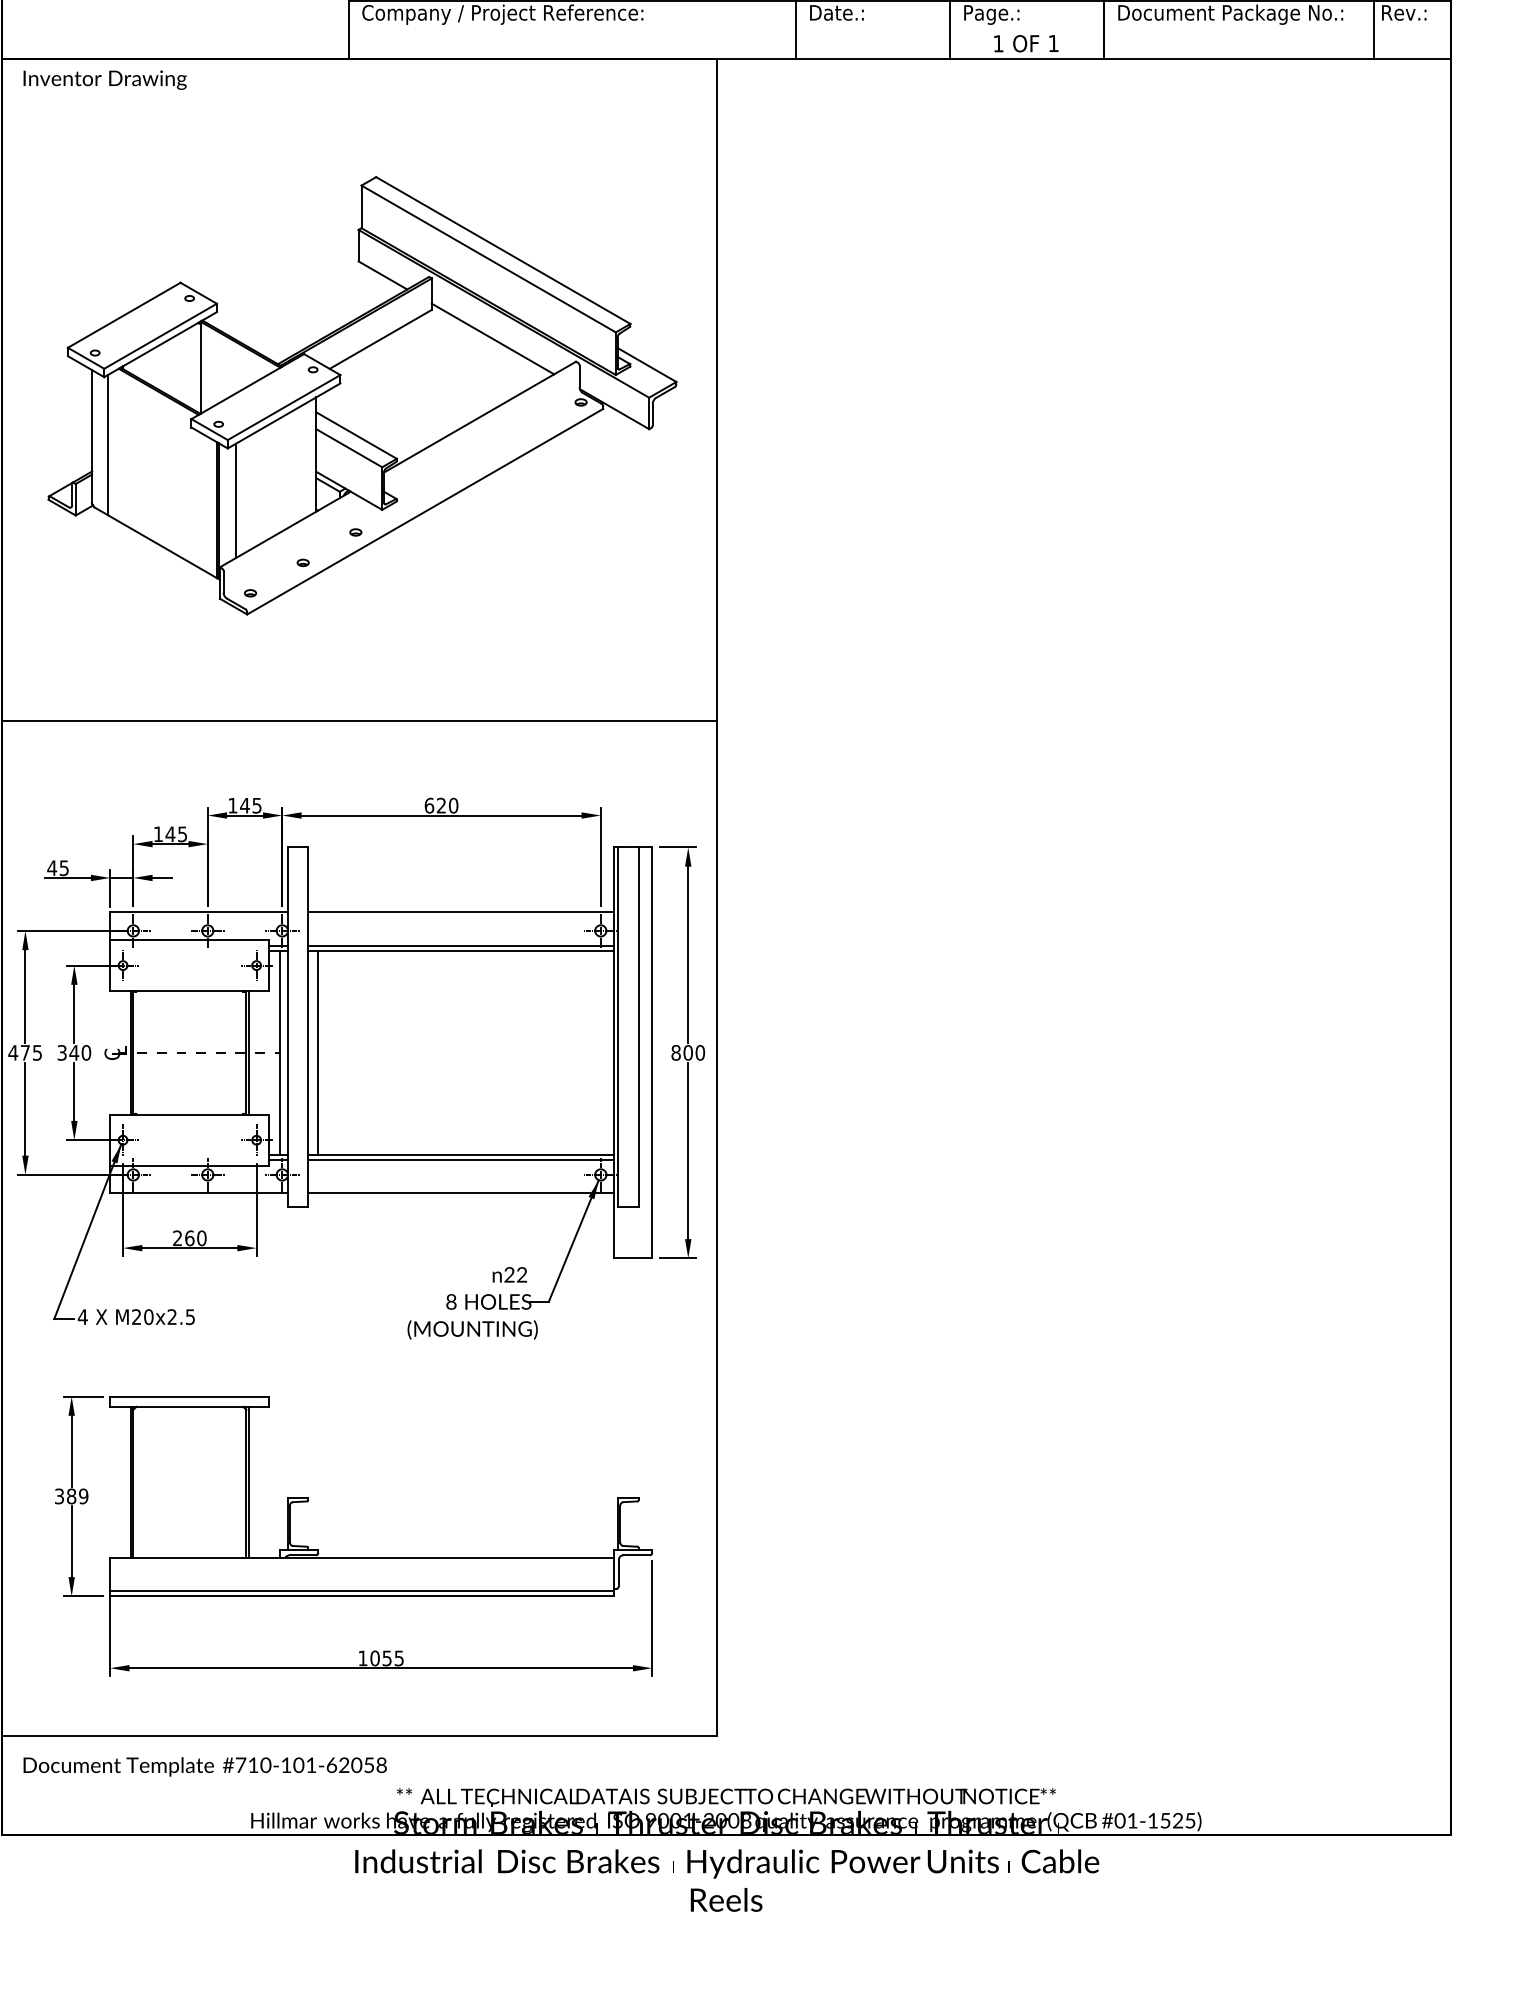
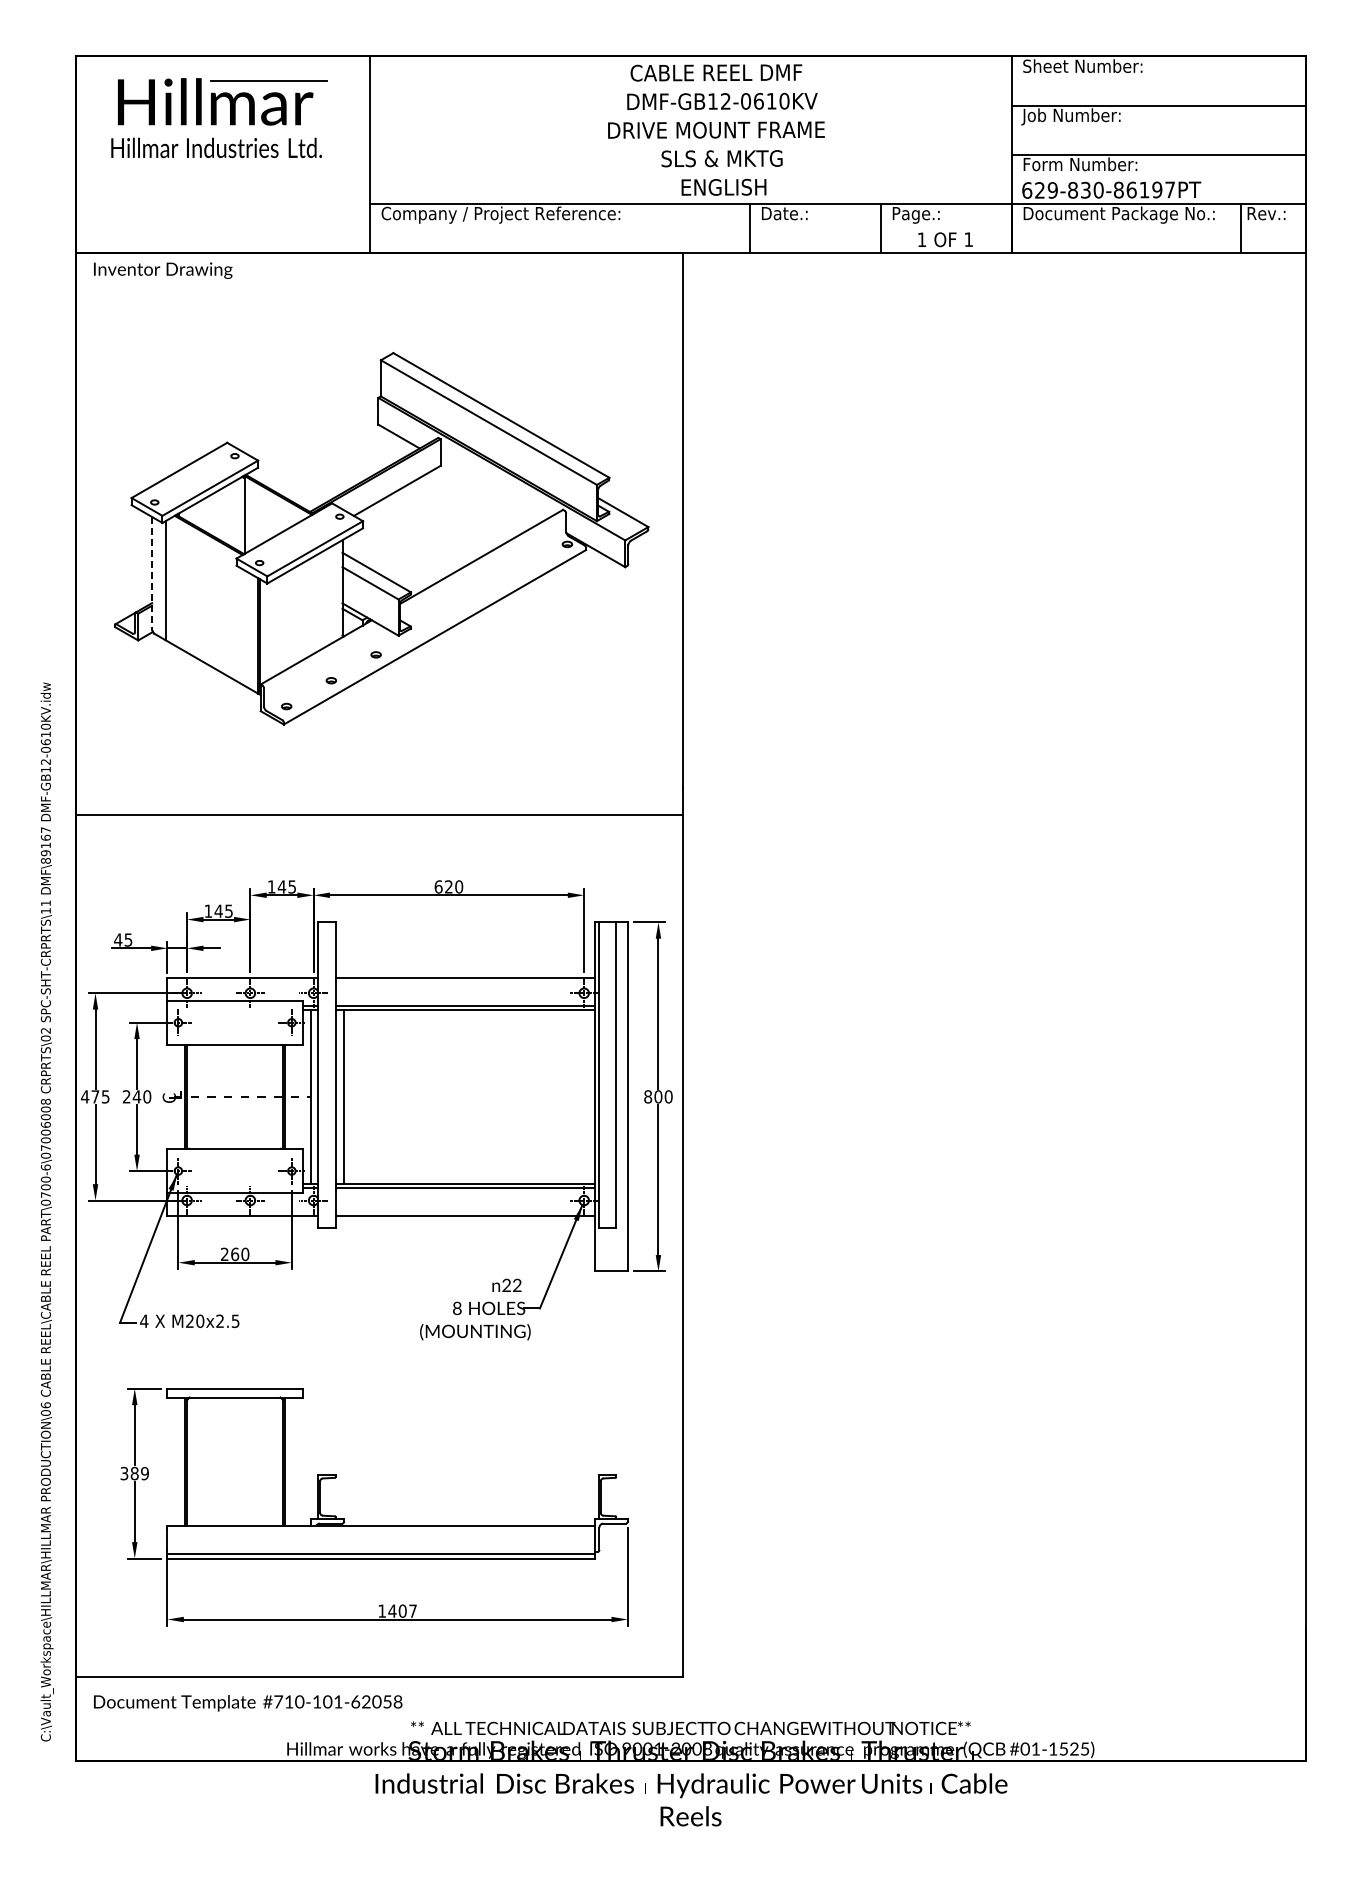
line: (492, 338) -> (492, 490), removed
line: (92, 436) -> (152, 573), solid -> dashed
line: (236, 500) -> (274, 627), removed
text: (61, 1052) -> (126, 1096), 340 -> 240
text: (386, 1657) -> (402, 1610), 1055 -> 1407

